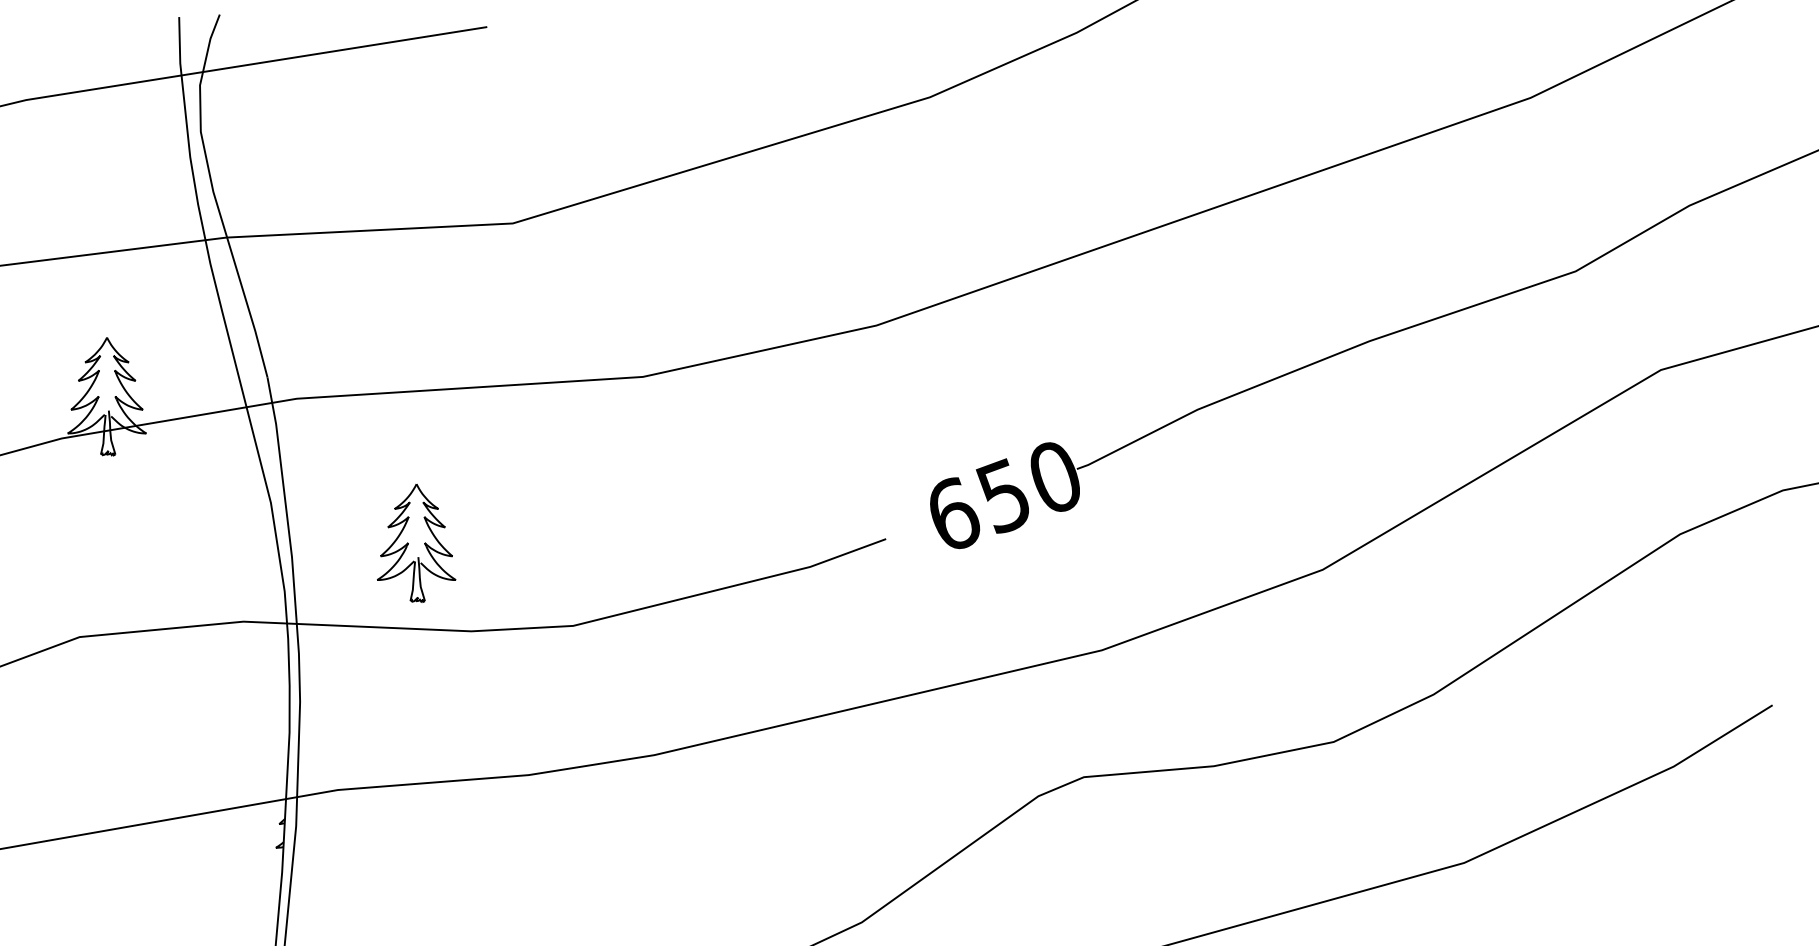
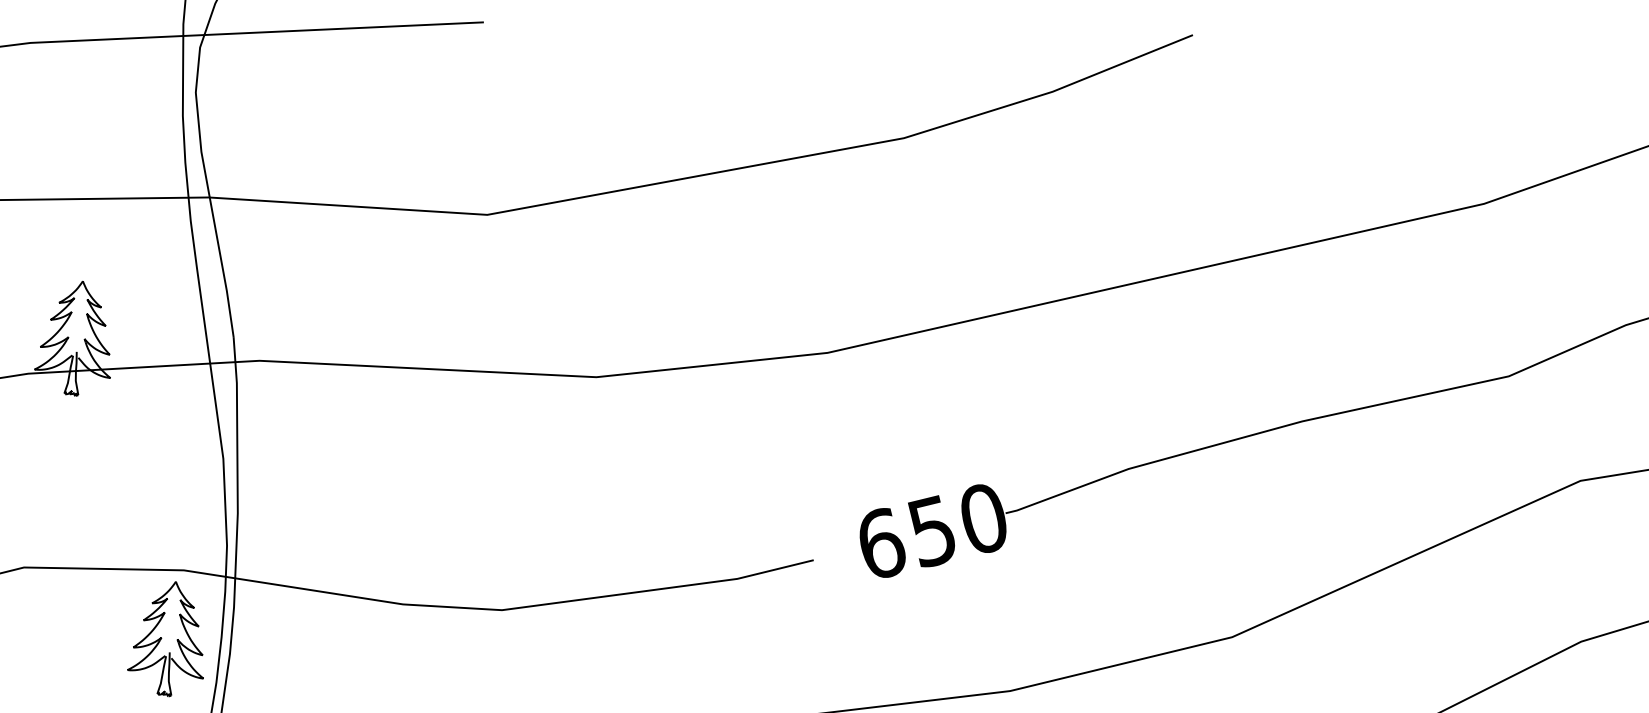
part: (416, 542) -> (169, 638), moved

